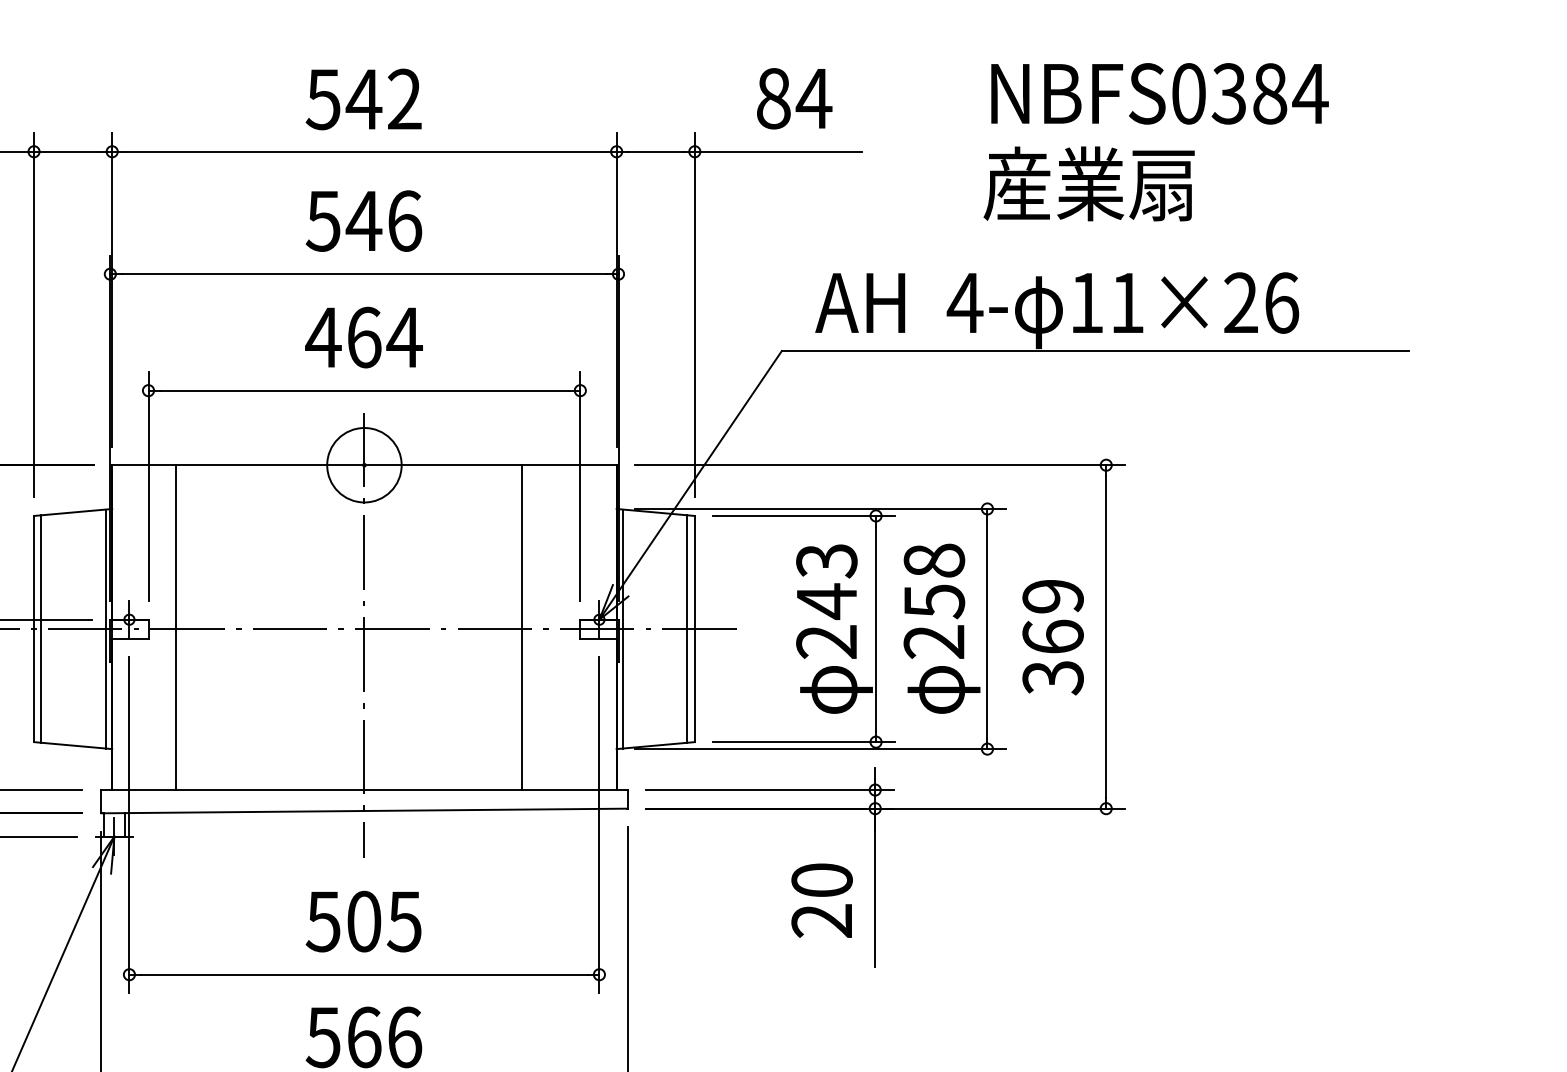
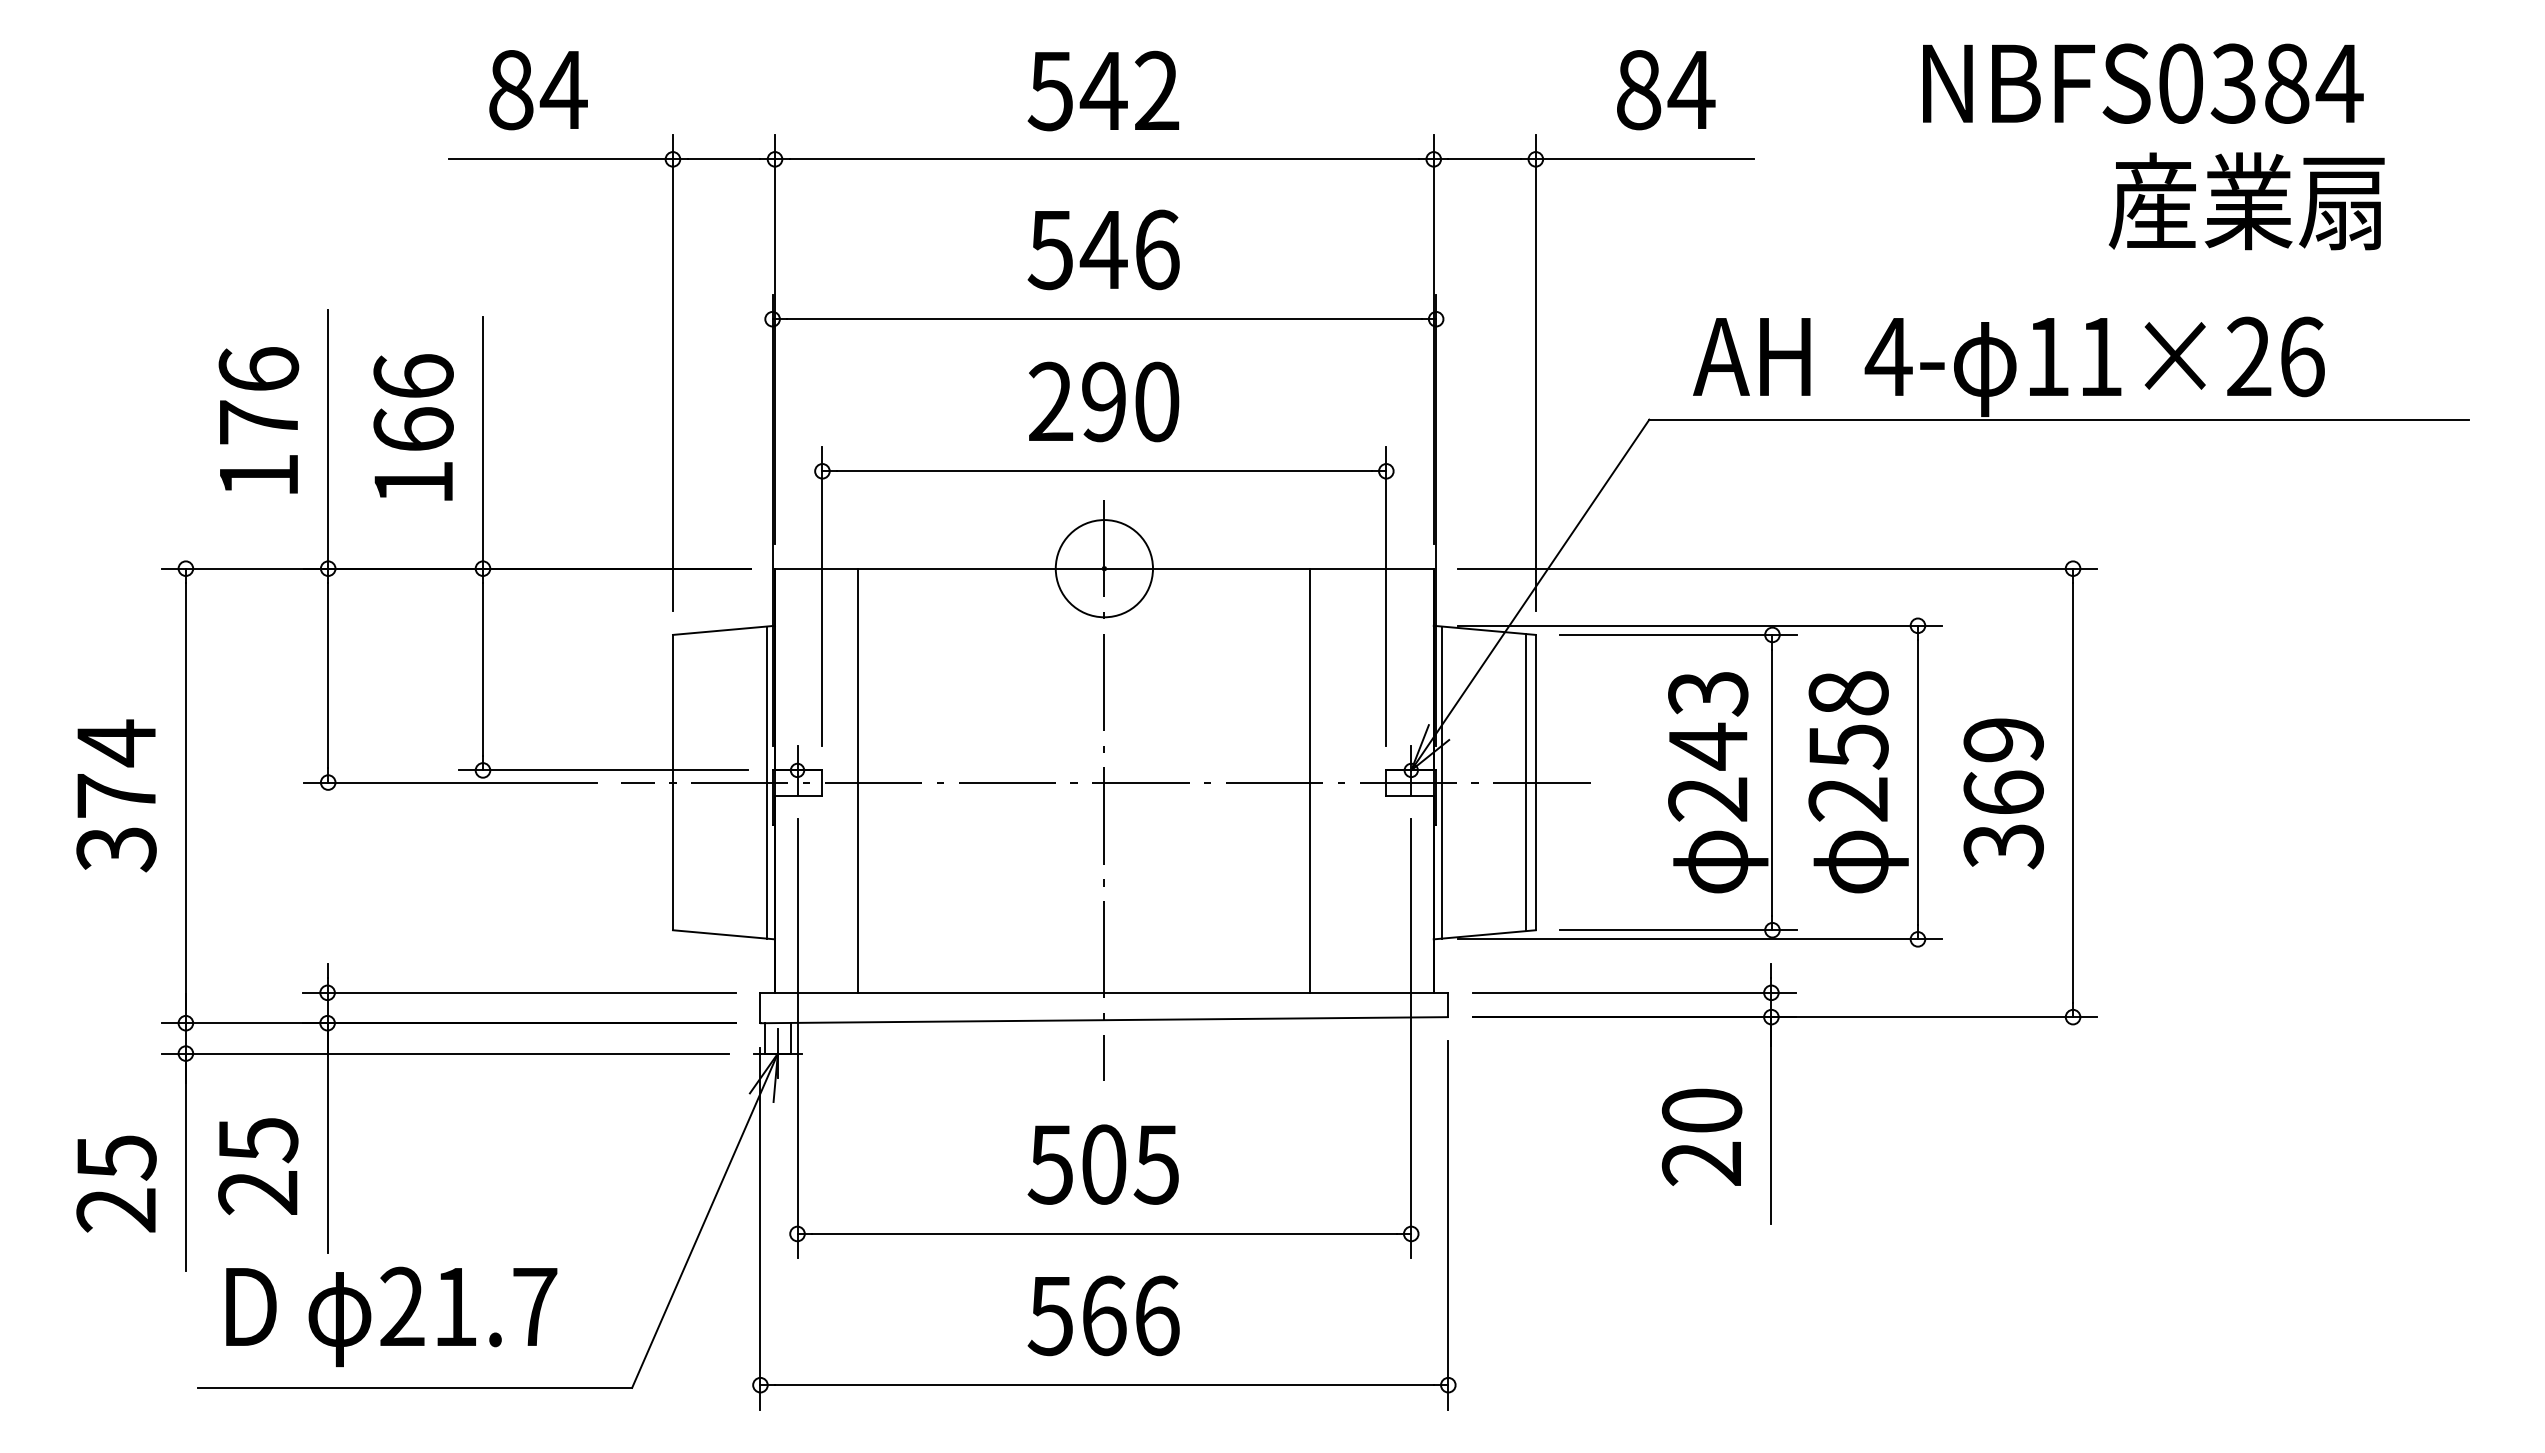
text: (1088, 184) -> (2246, 201), moved
text: (363, 337) -> (1103, 401), 464 -> 290
line: (41, 628) -> (682, 782), removed

